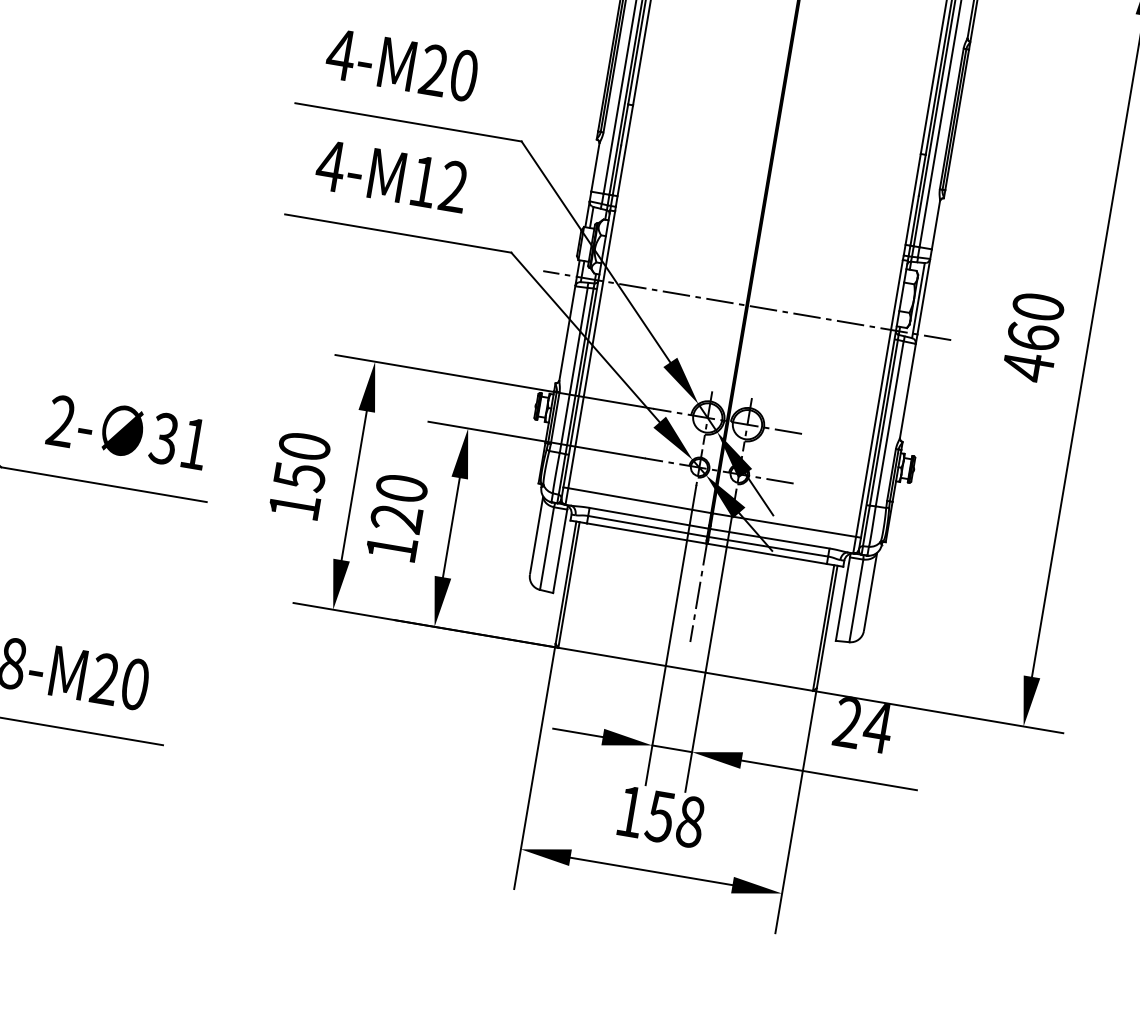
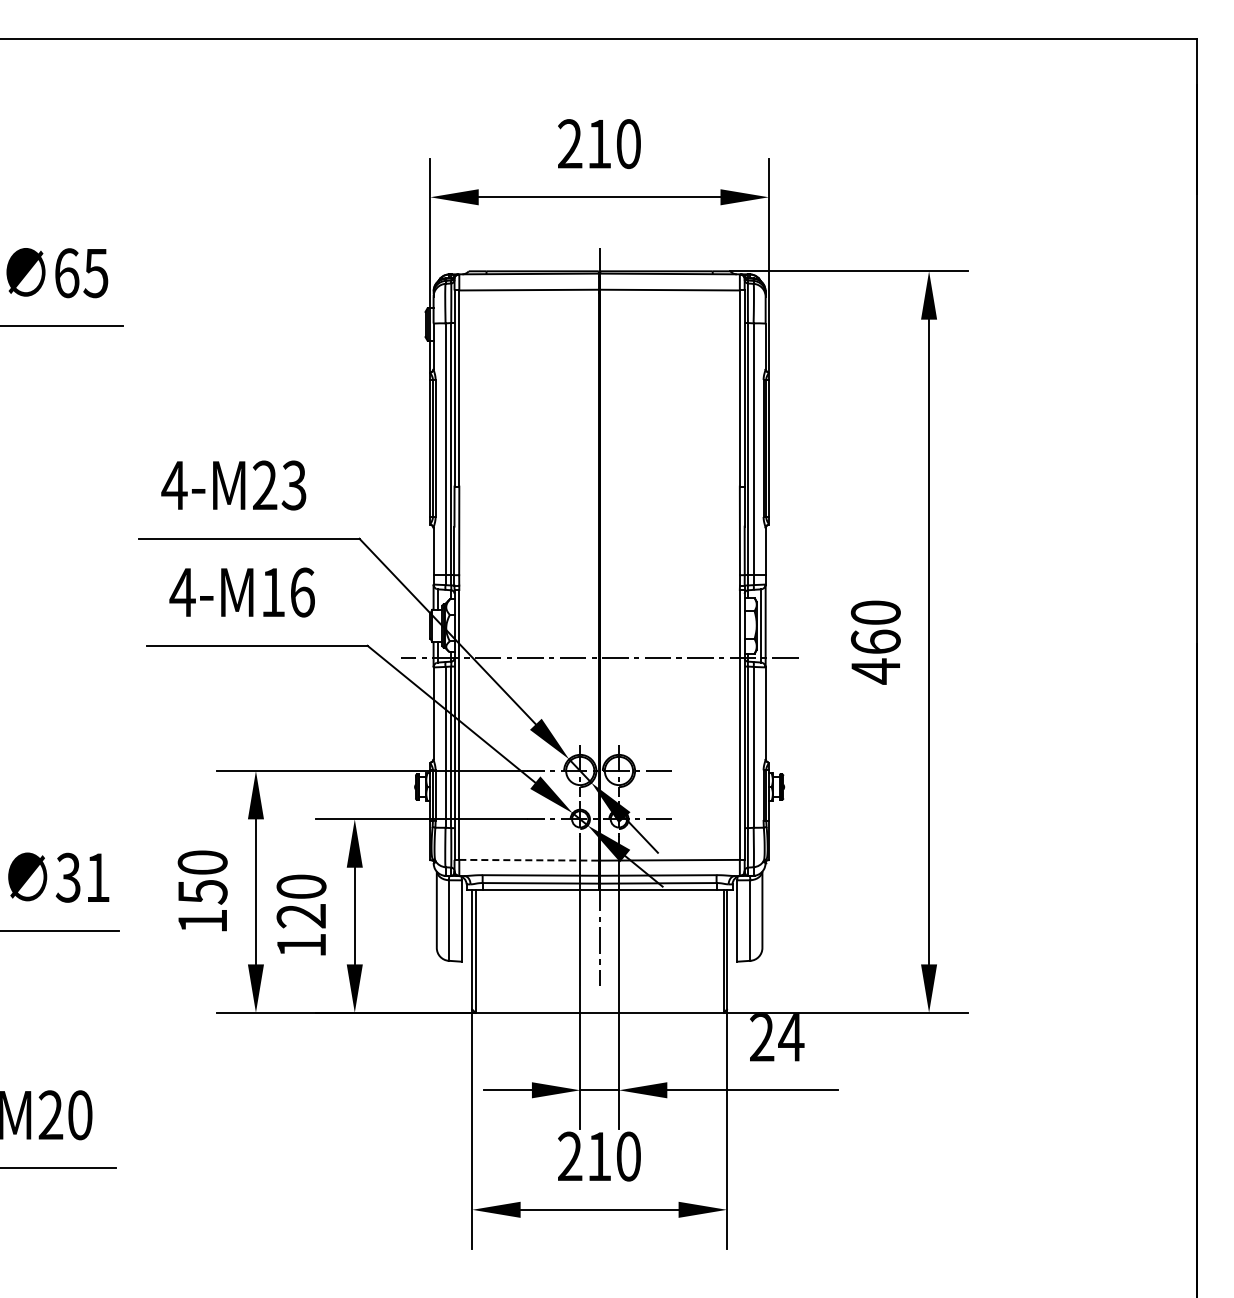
text: (463, 75) -> (293, 485), 4-M20 -> 4-M23
text: (453, 186) -> (302, 592), 4-M12 -> 4-M16
line: (640, 500) -> (529, 860), solid -> dashed
text: (660, 816) -> (599, 1156), 158 -> 210

